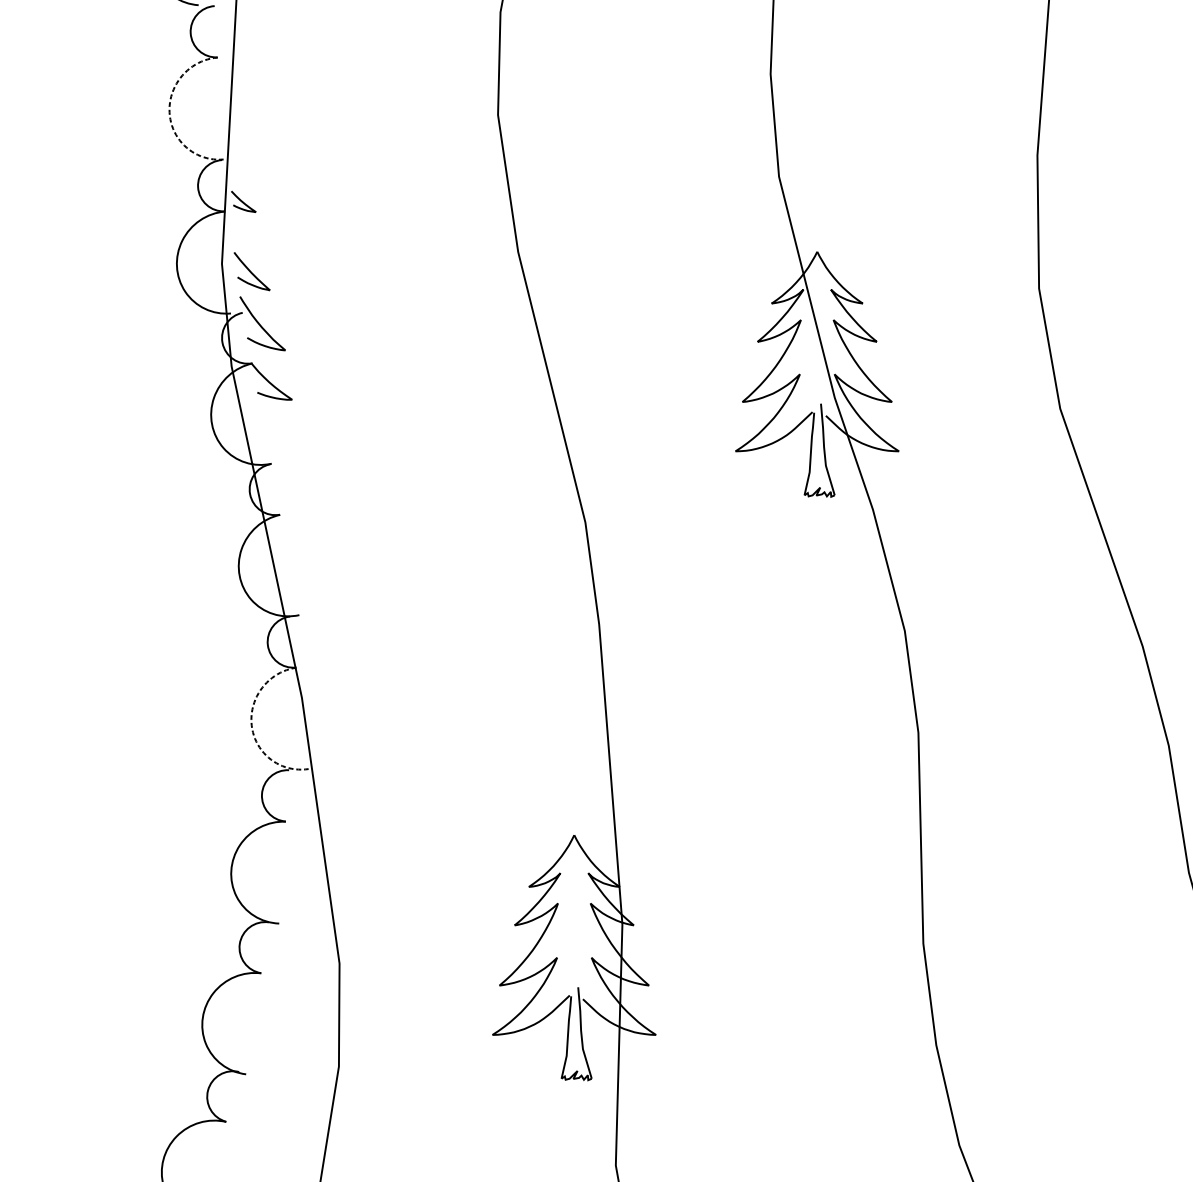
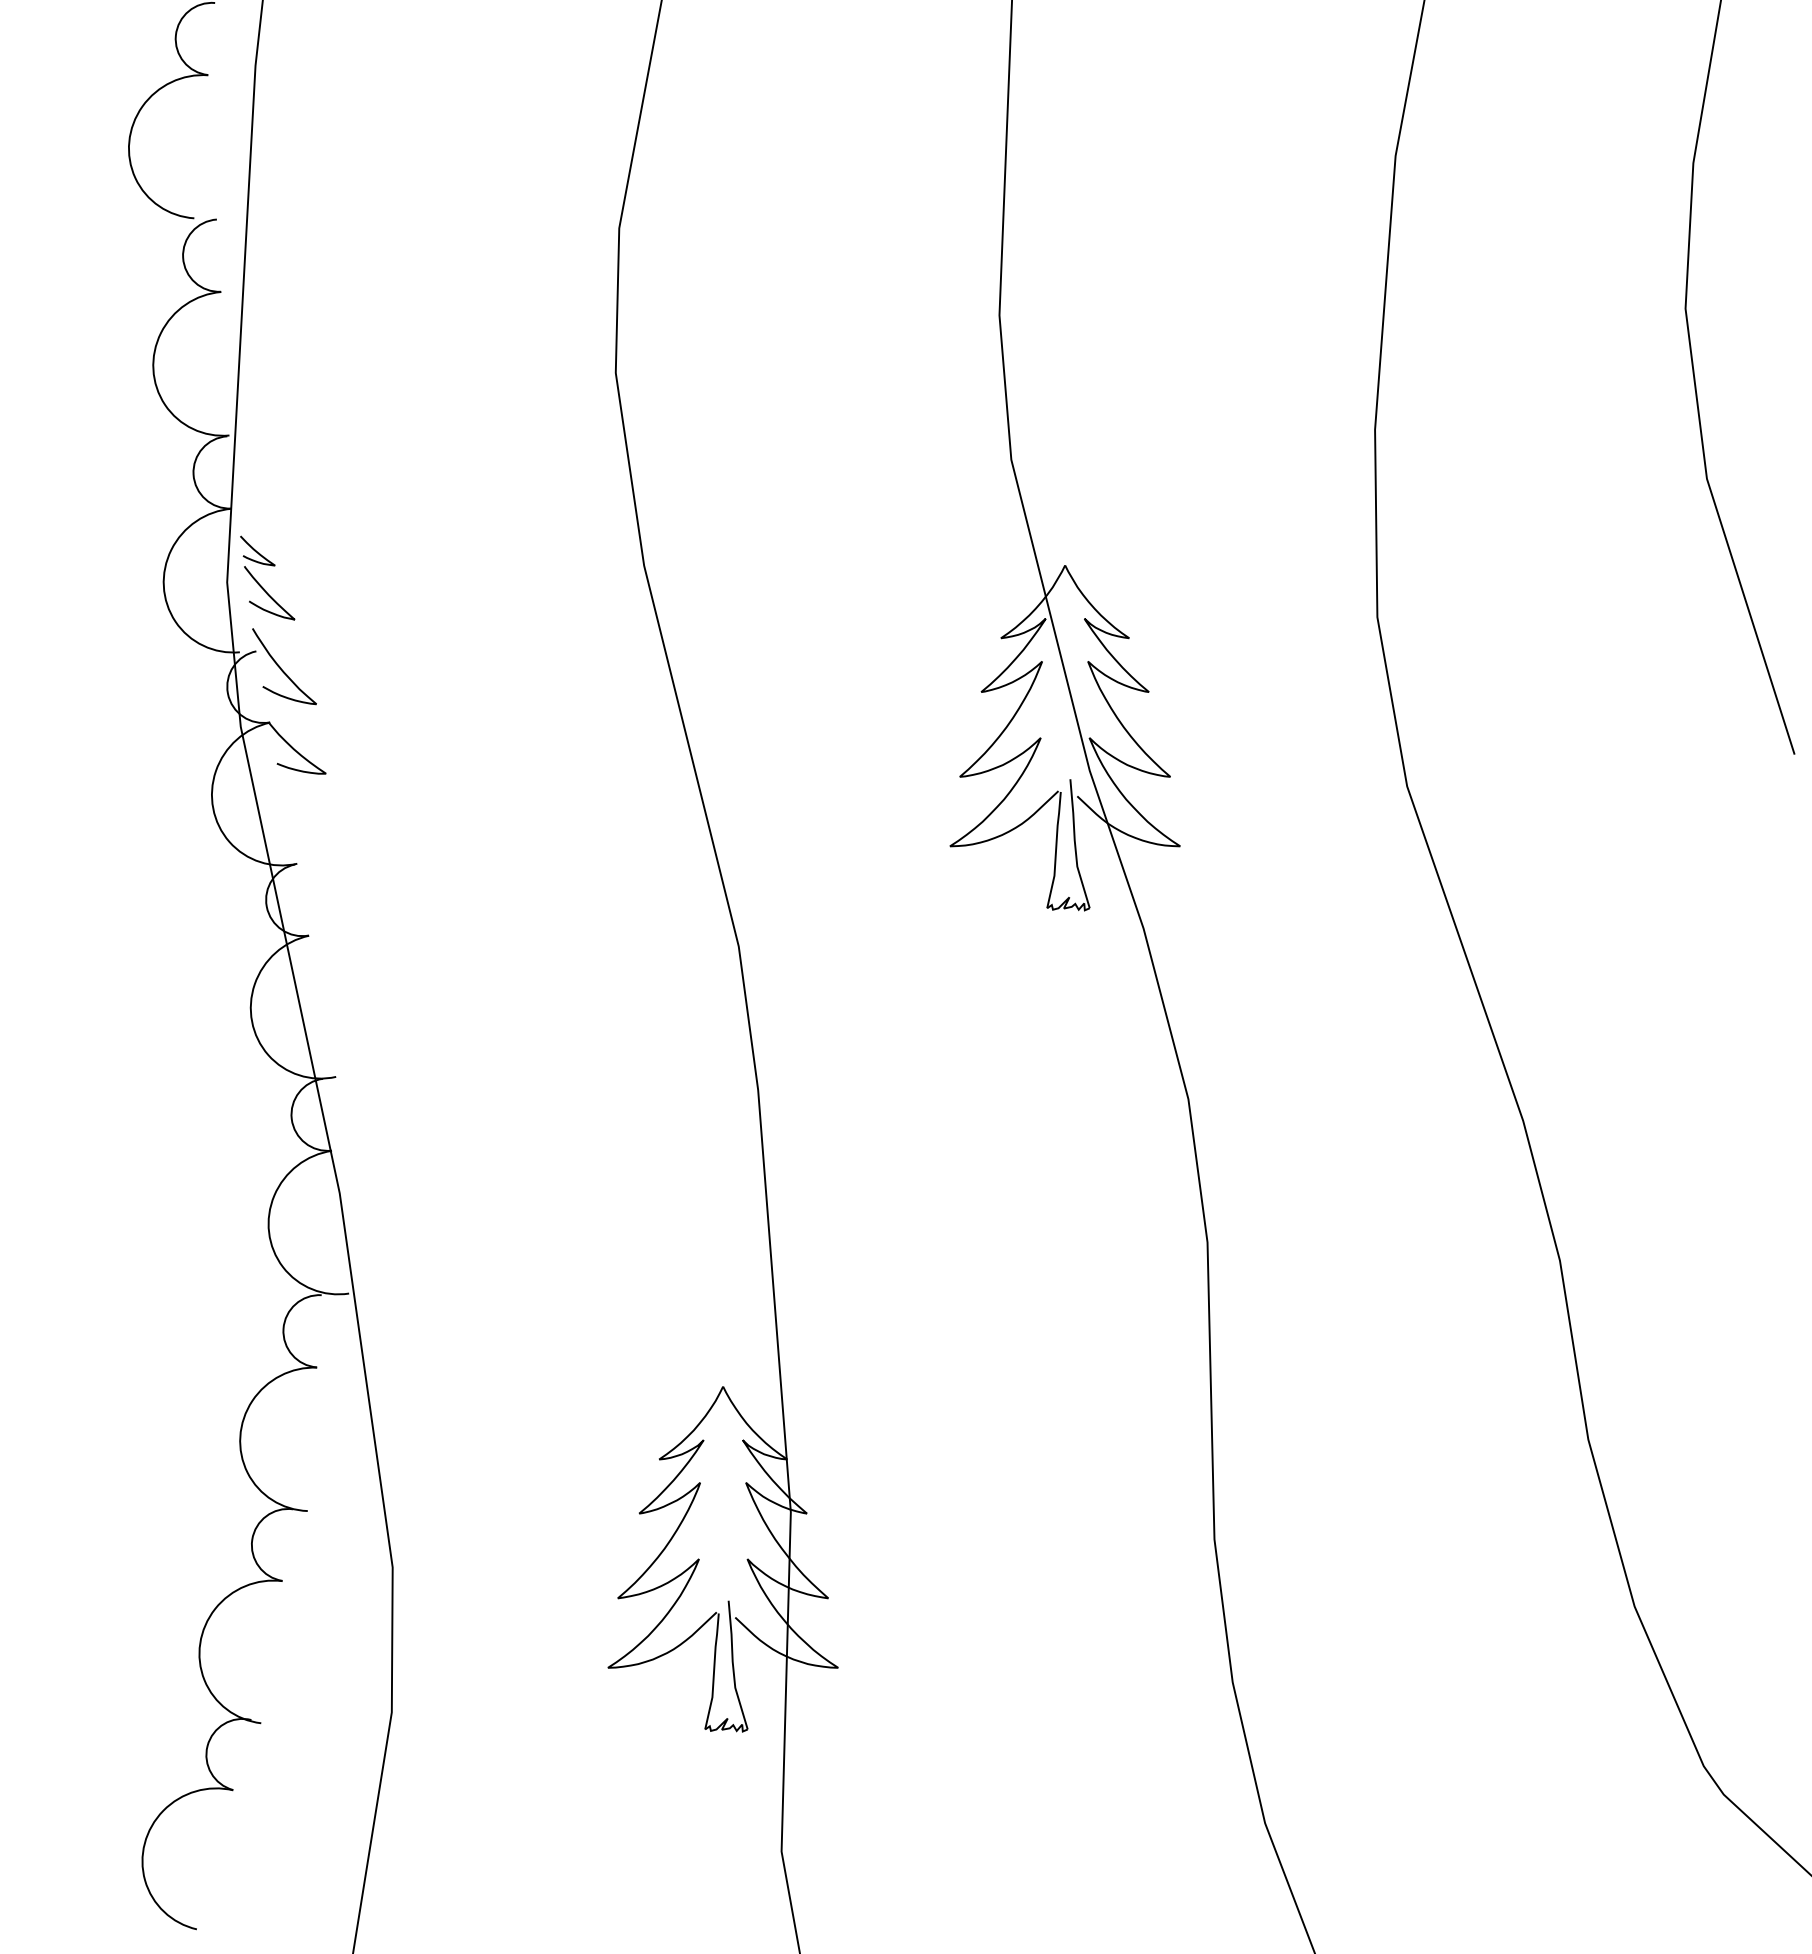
arc: (169, 112) -> (153, 369), dashed -> solid
curve: (242, 201) -> (256, 550), moved
arc: (252, 725) -> (269, 1232), dashed -> solid

